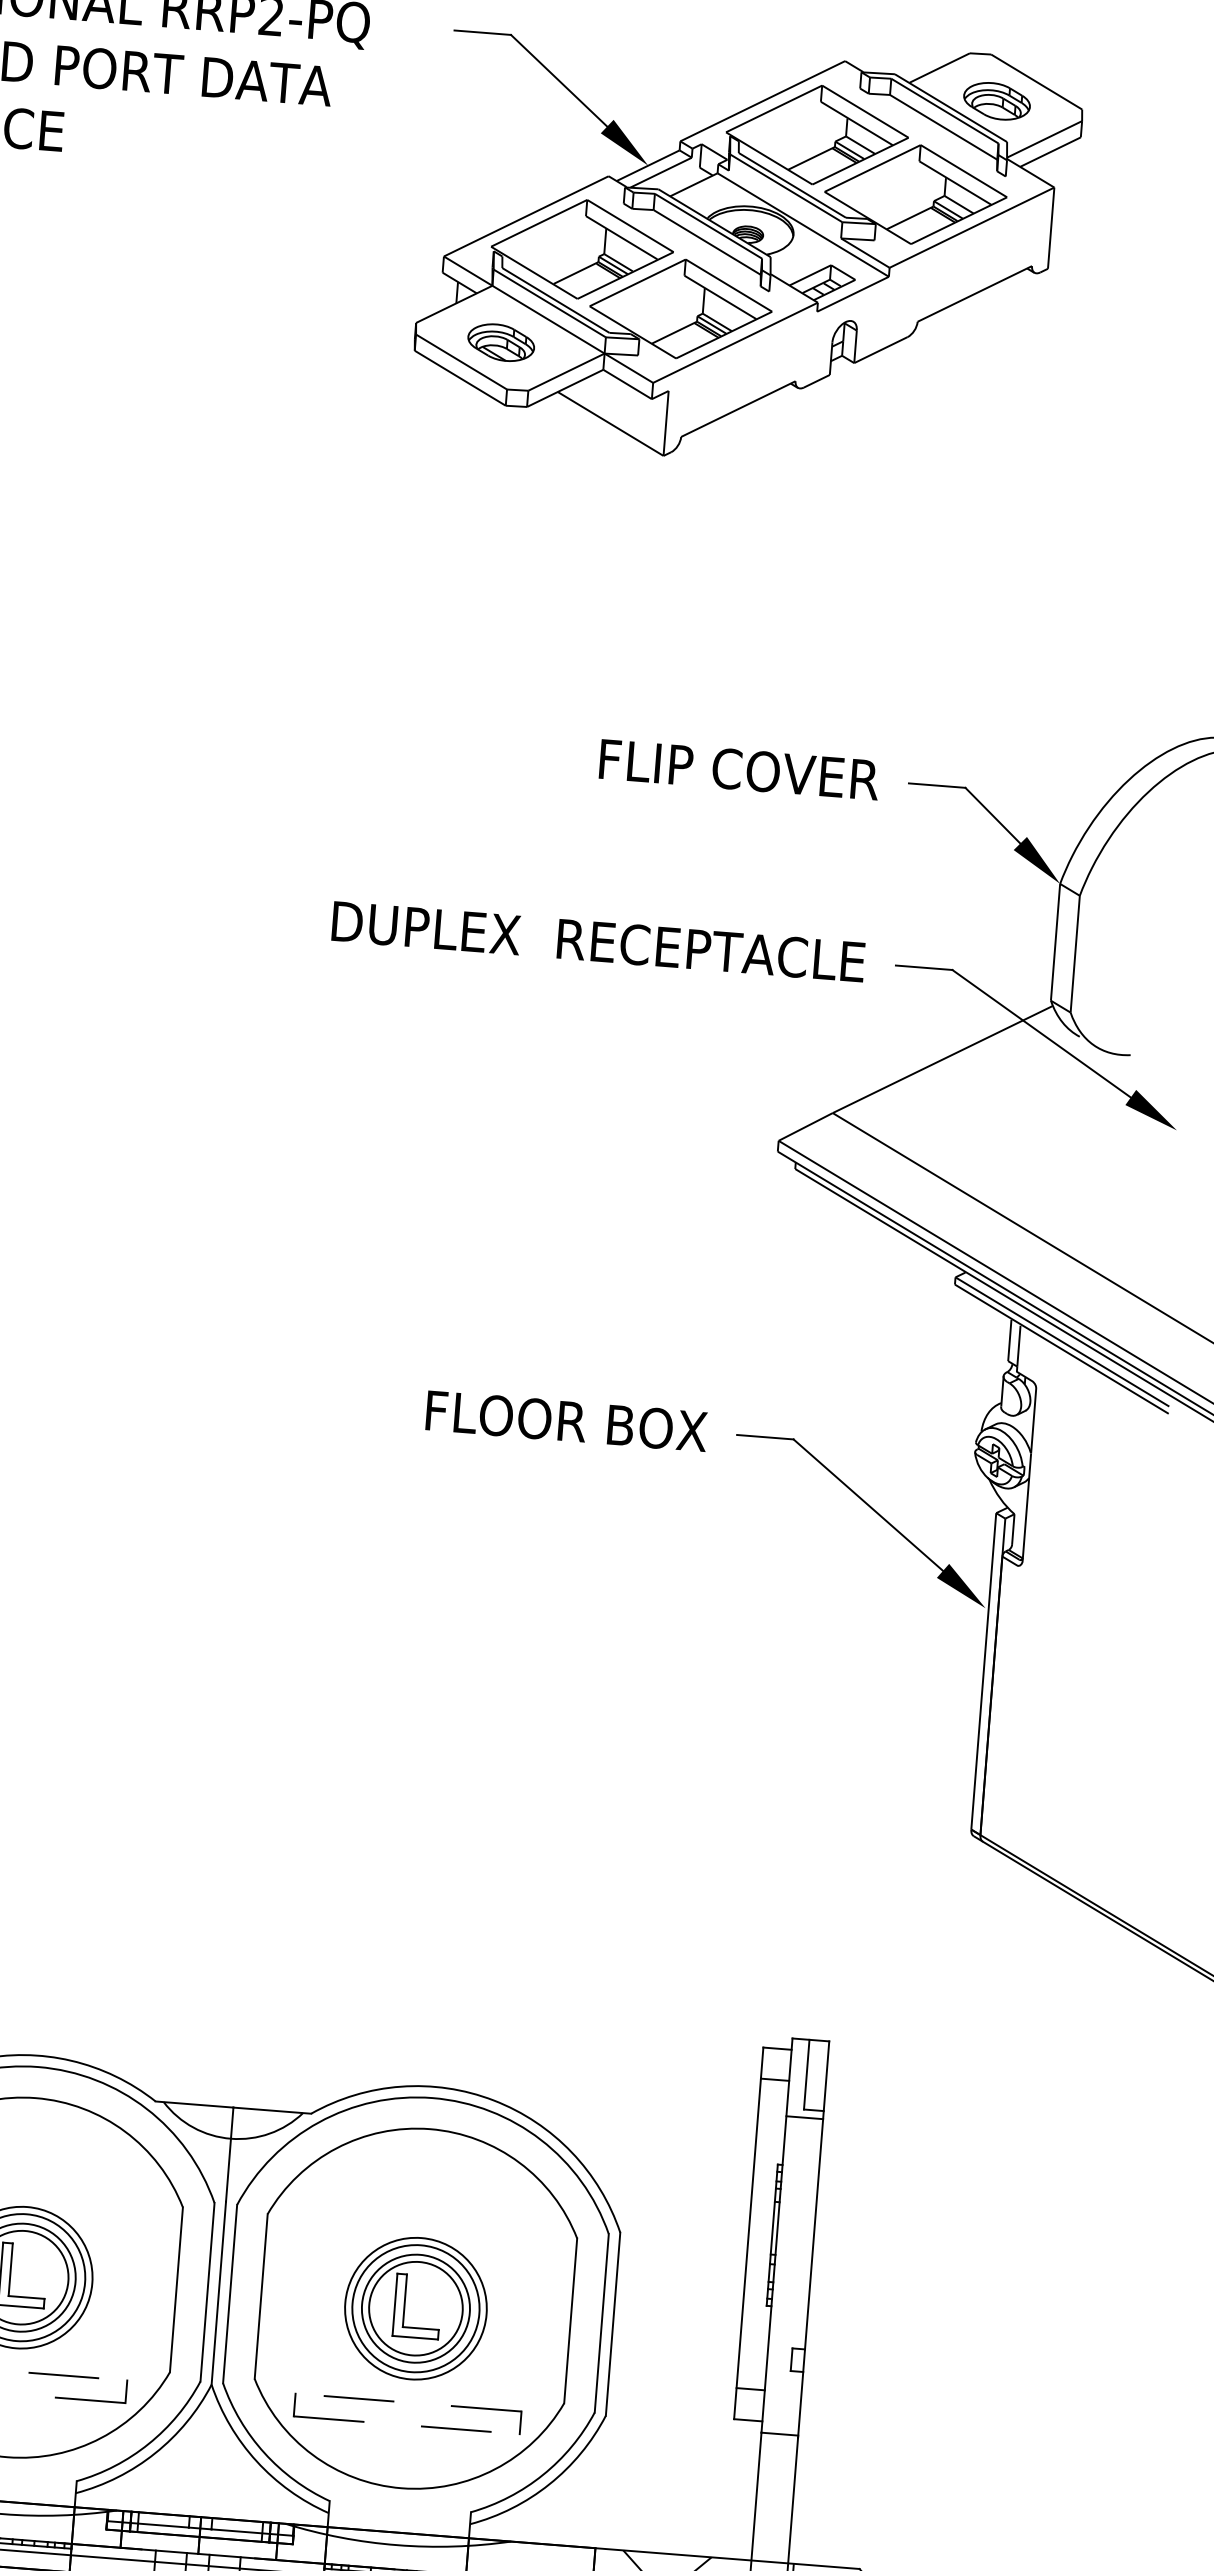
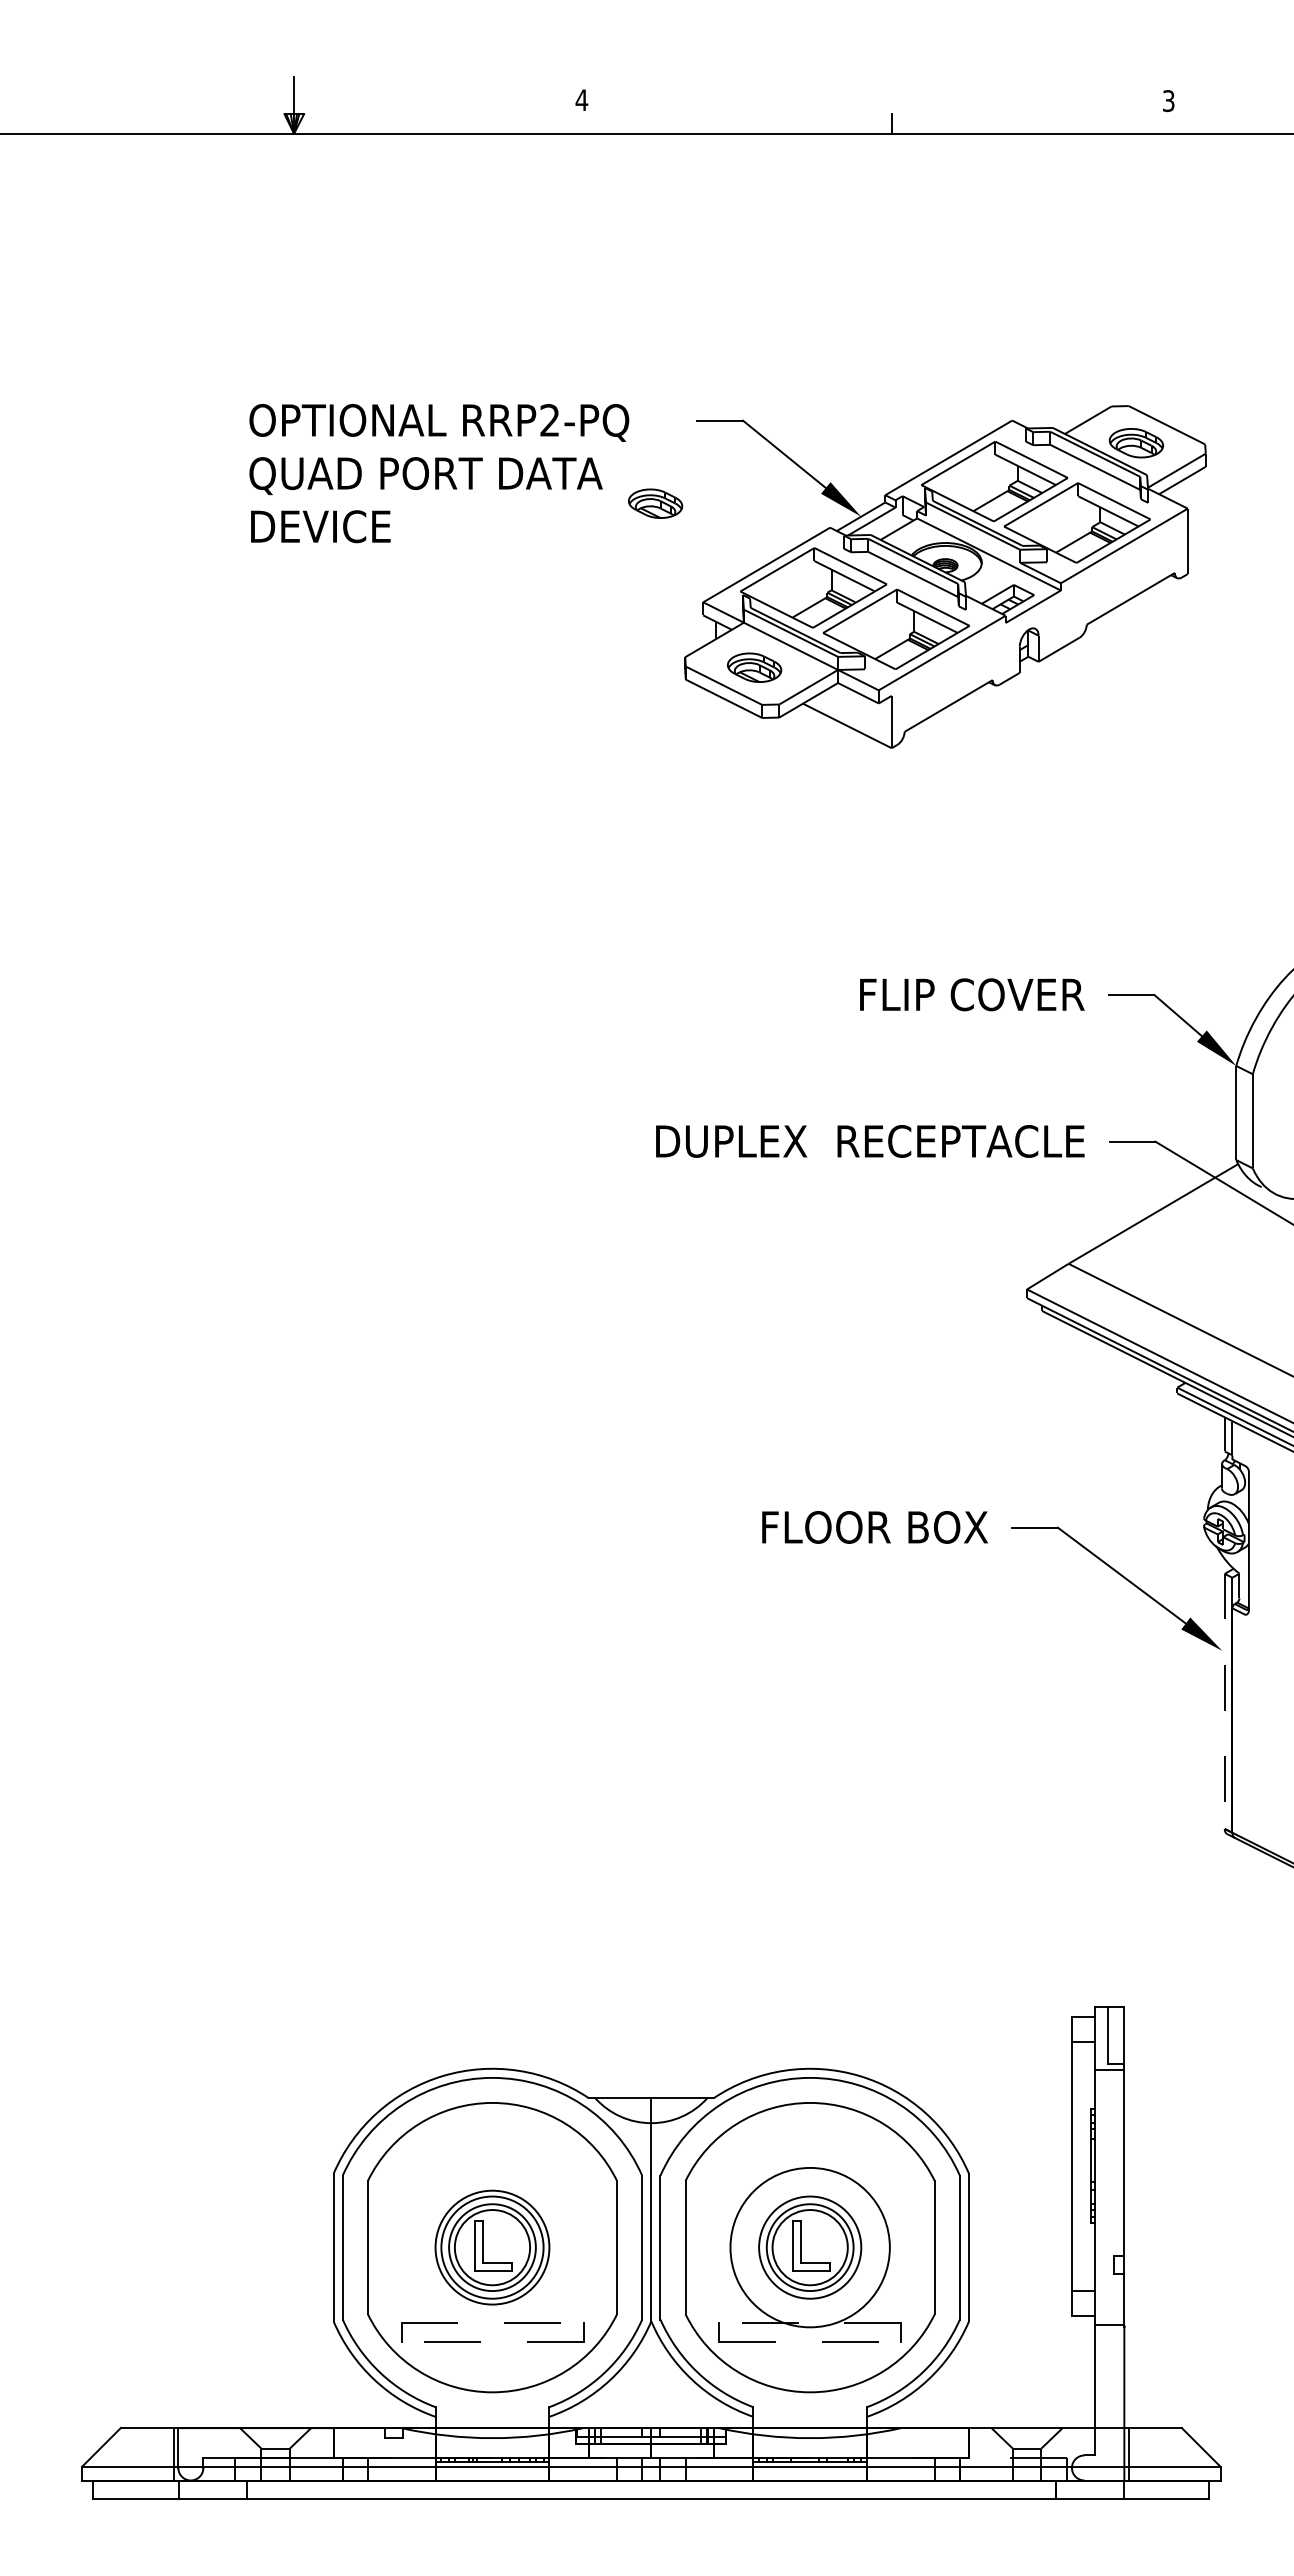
part: (394, 129) -> (655, 503), added
line: (983, 1671) -> (1224, 1701), solid -> dashed
circle: (416, 2308) -> (810, 2247), size x1.4

